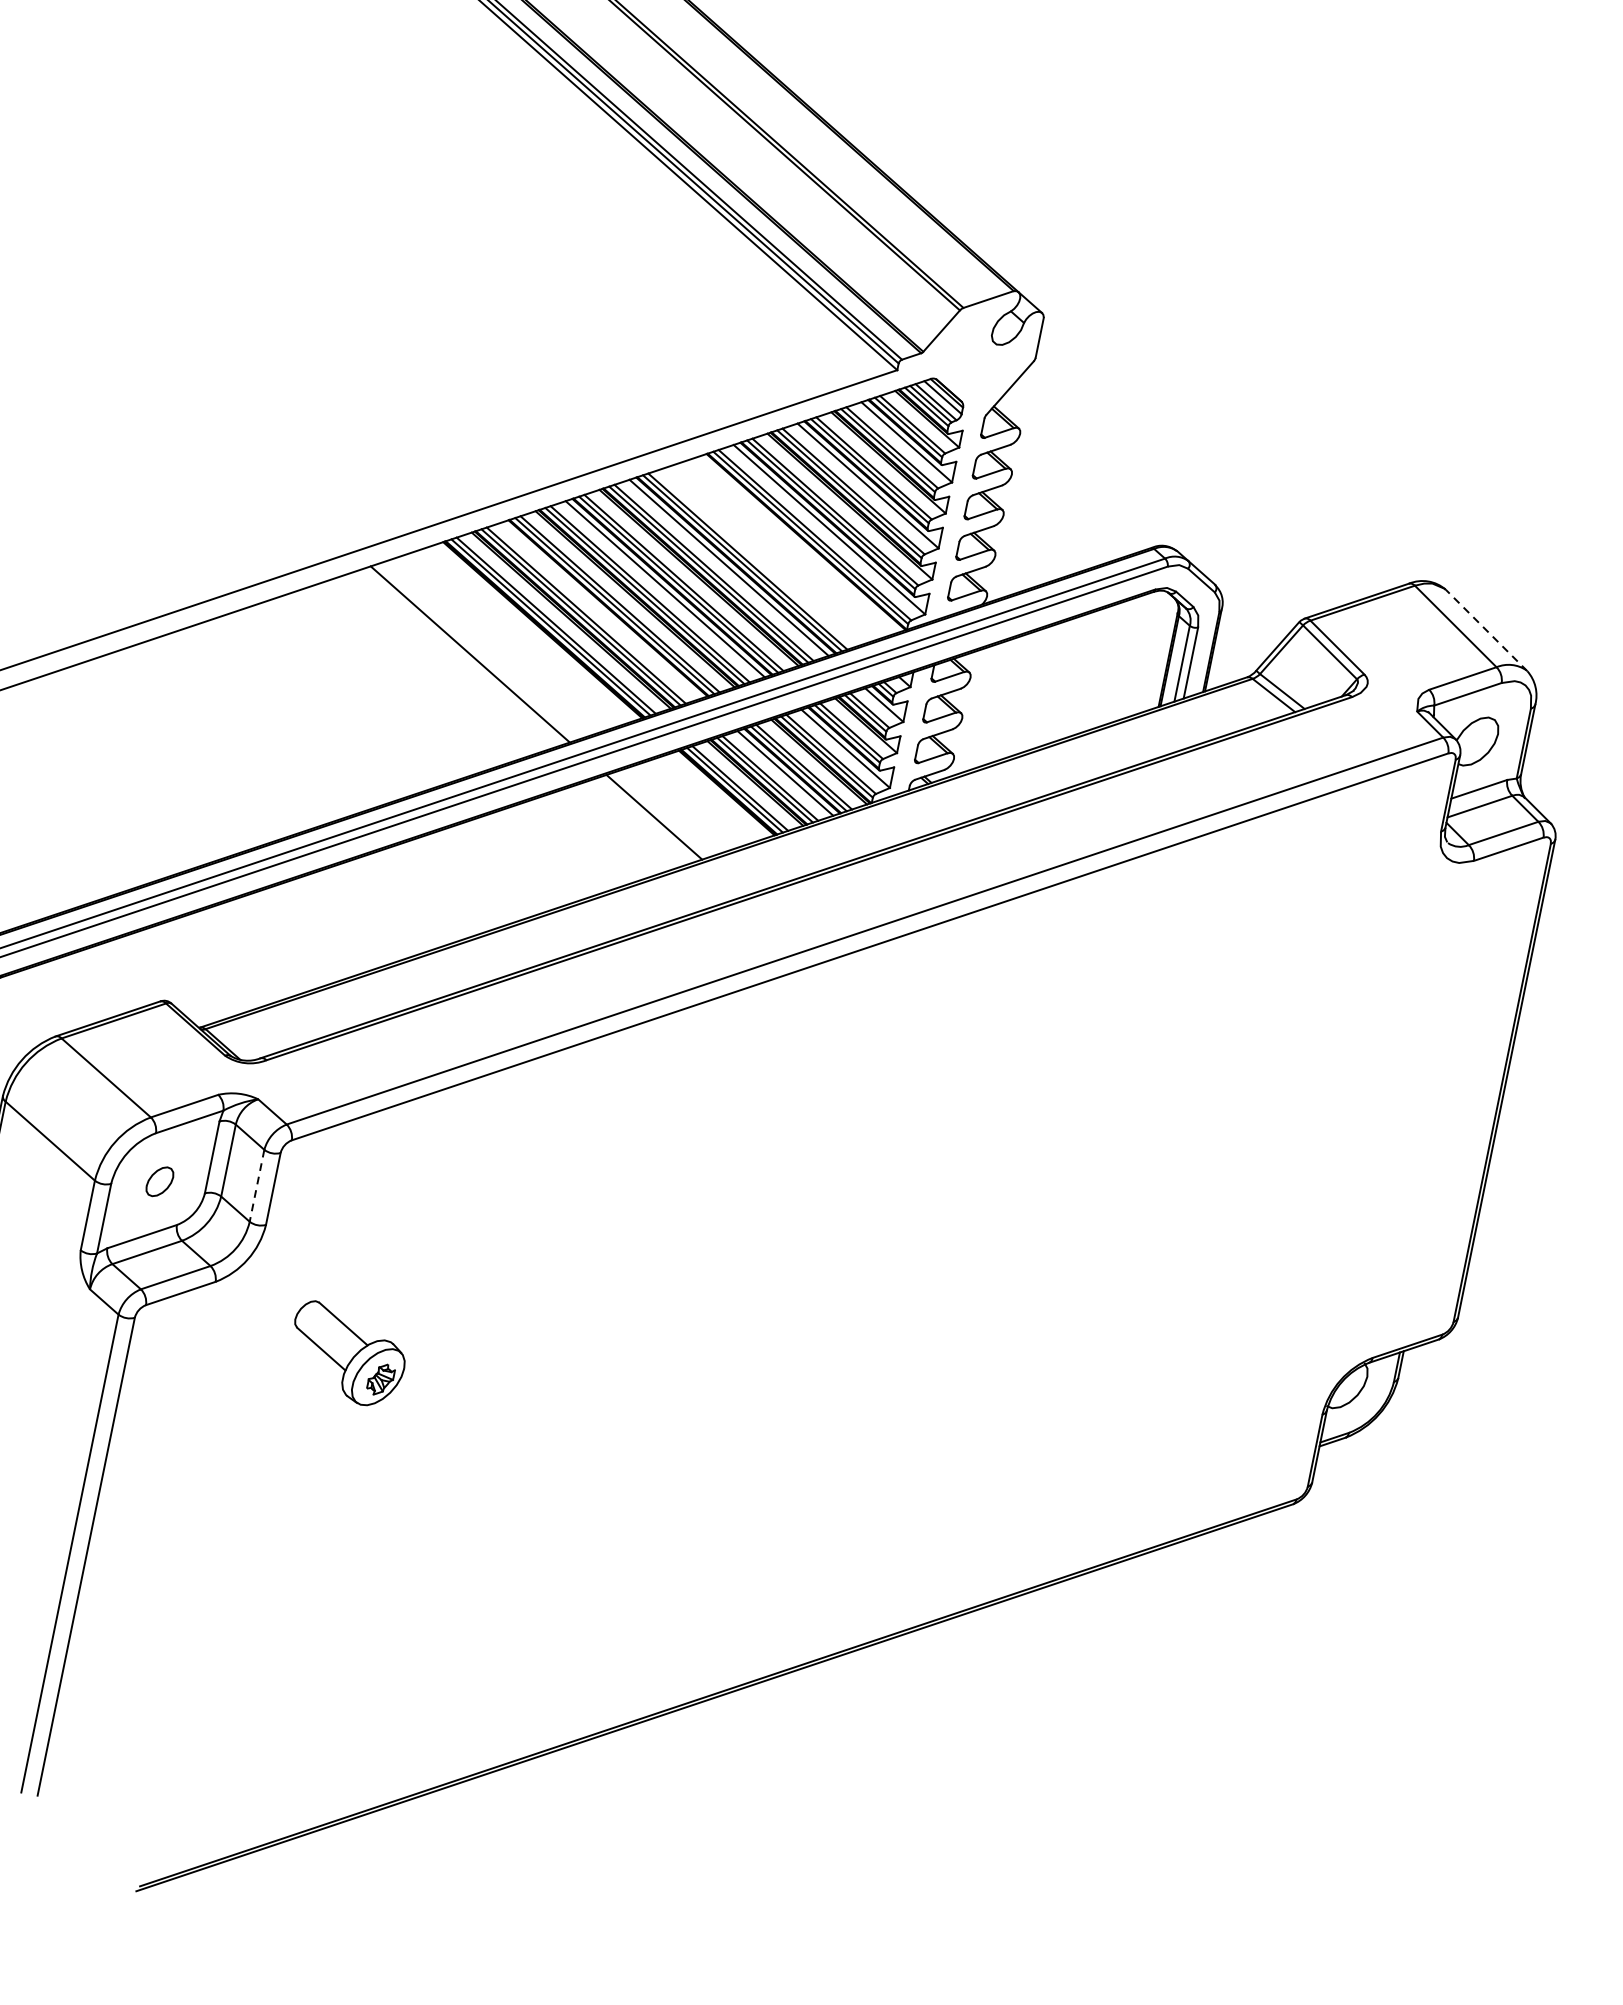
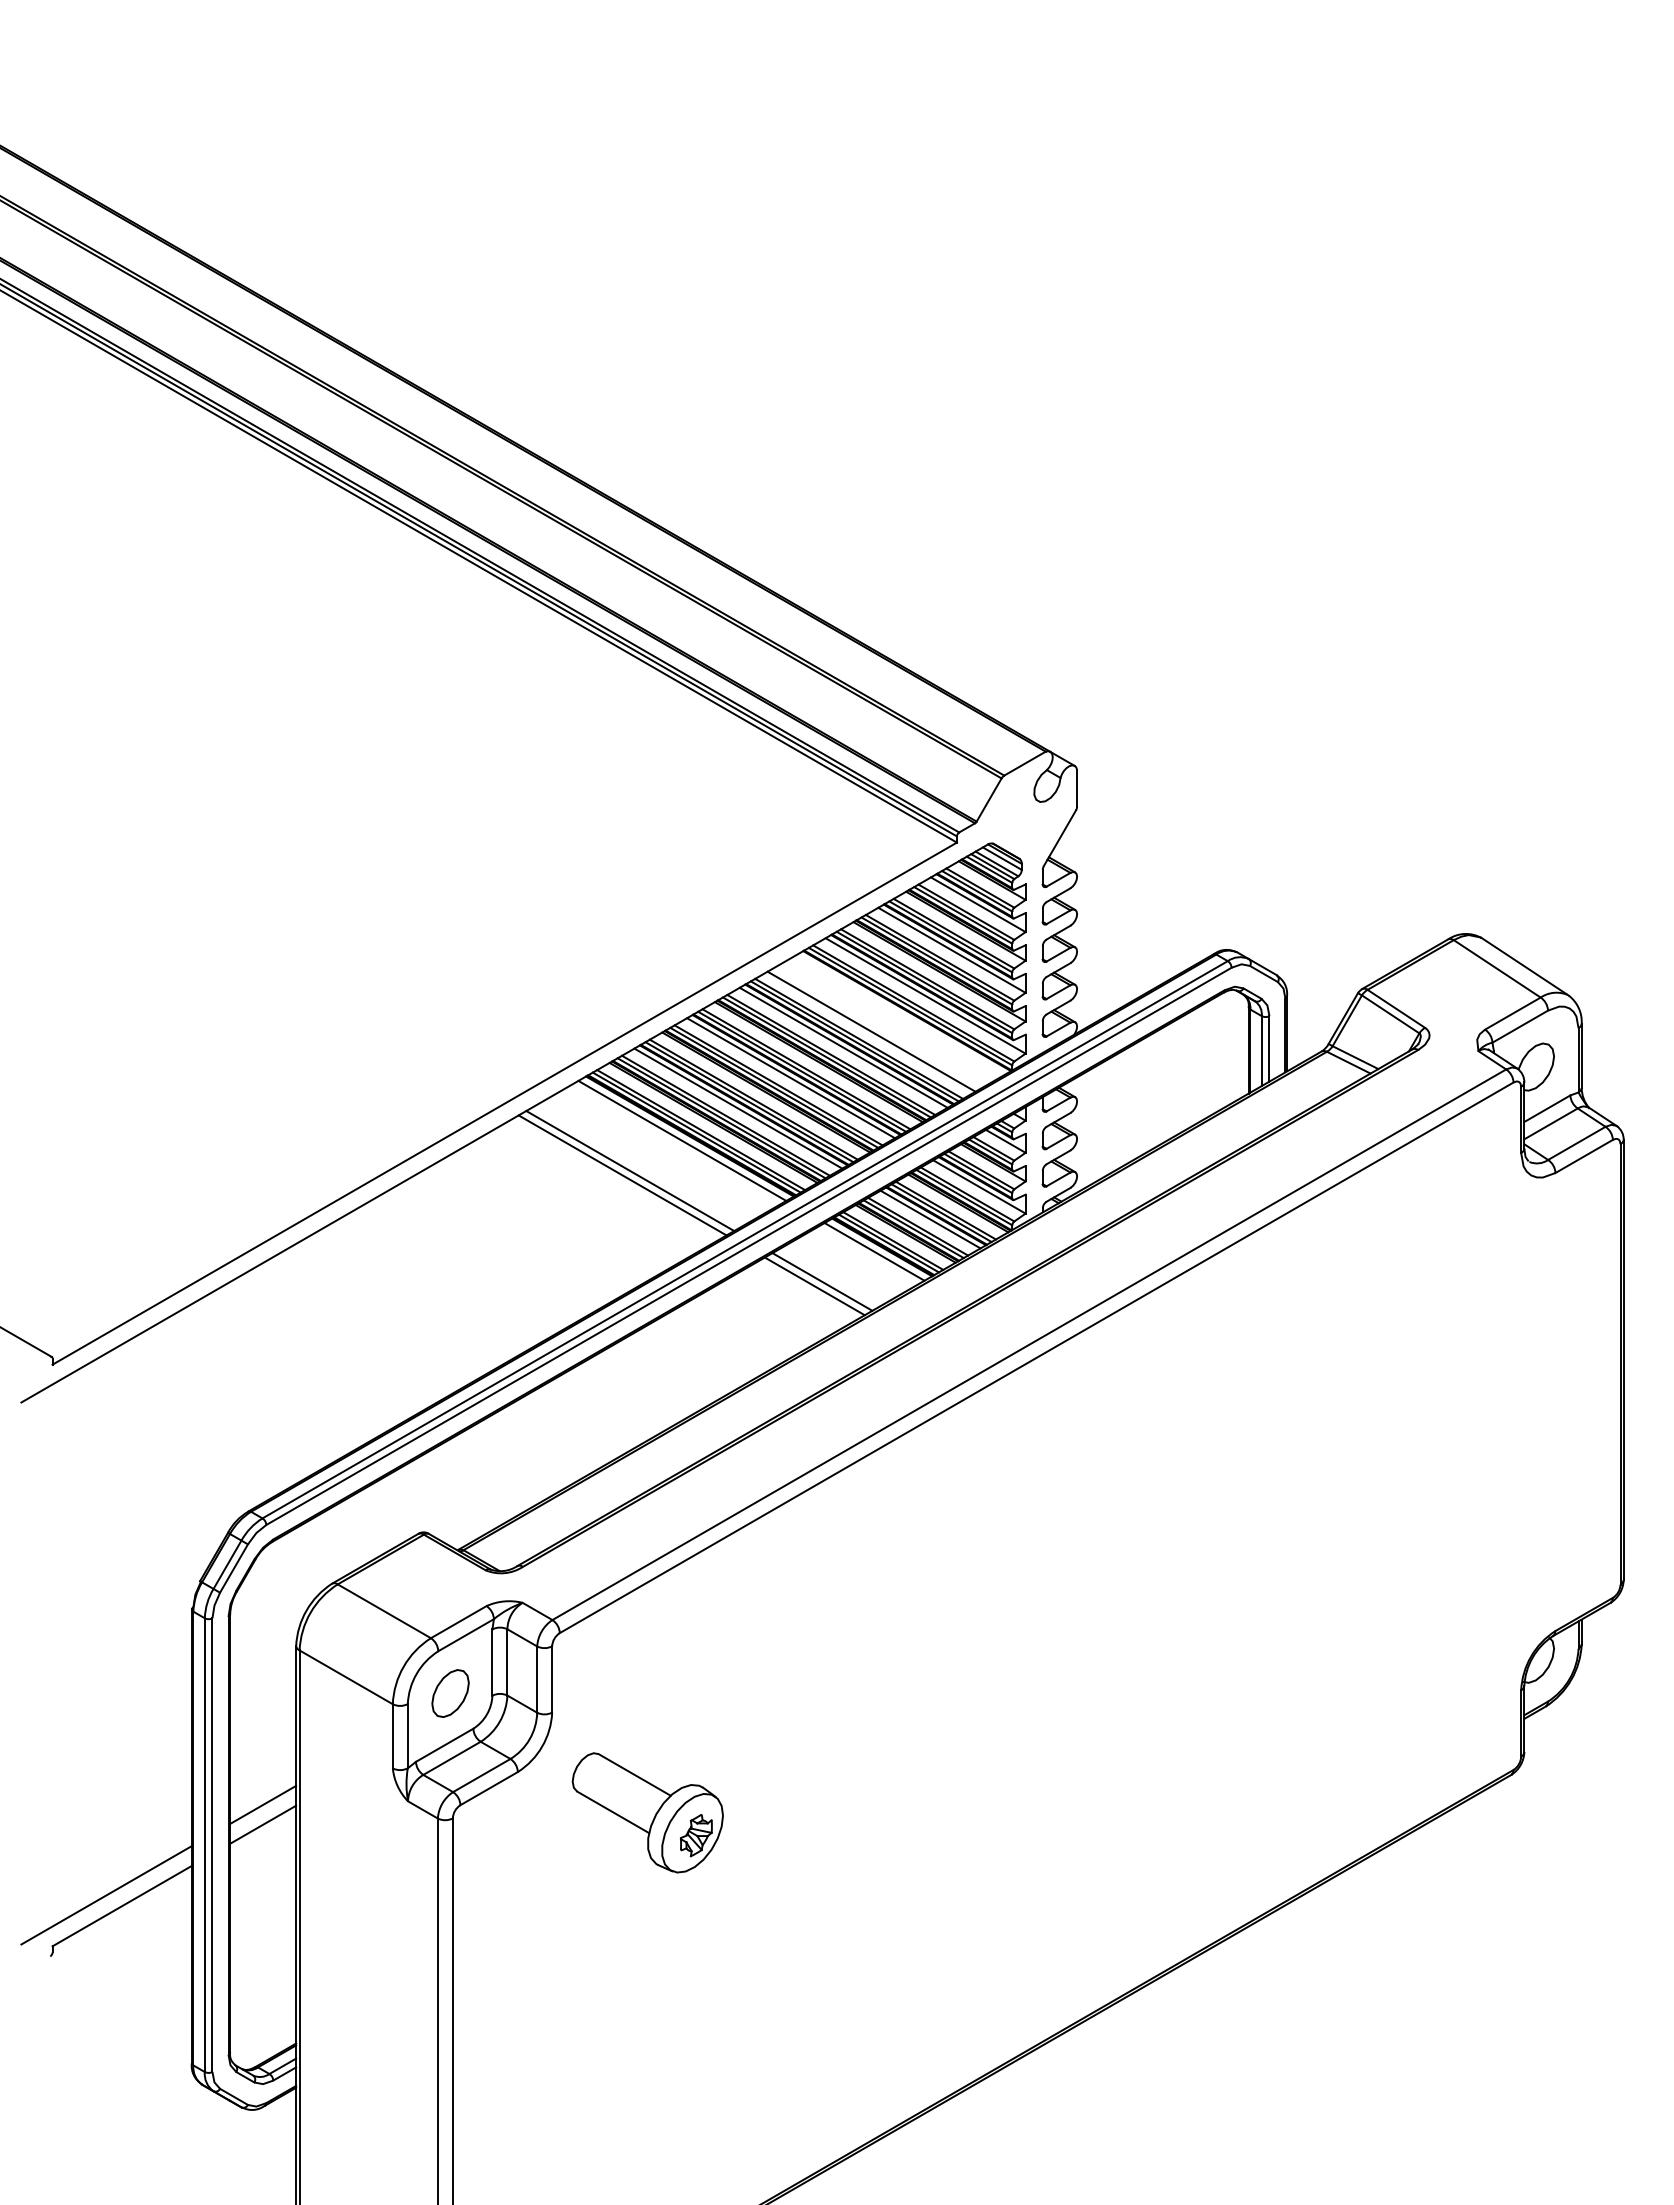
line: (762, 556) -> (871, 1031), added
line: (601, 610) -> (738, 1108), added
line: (1485, 629) -> (1524, 966), dashed -> solid
line: (533, 632) -> (682, 1140), added
line: (460, 657) -> (622, 1175), added
line: (717, 795) -> (874, 1251), added
line: (644, 820) -> (814, 1286), added
part: (159, 1181) -> (450, 1693), size x1.67
line: (257, 1186) -> (537, 1680), dashed -> solid
part: (347, 1354) -> (647, 1812), size x1.43

